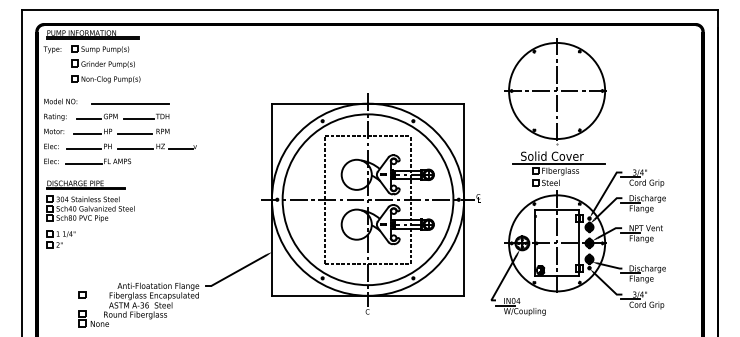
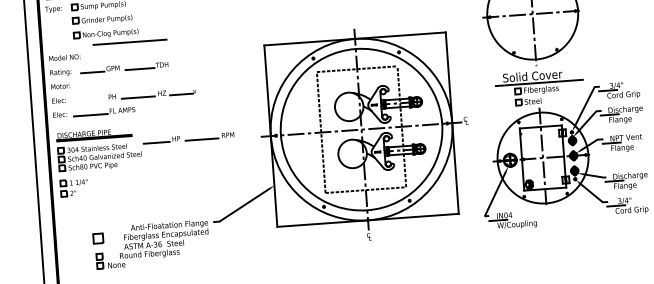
line: (130, 103) -> (129, 41), moved
part: (121, 131) -> (188, 137), moved
line: (83, 149) -> (89, 101), removed
part: (82, 294) -> (98, 238), size x1.6

